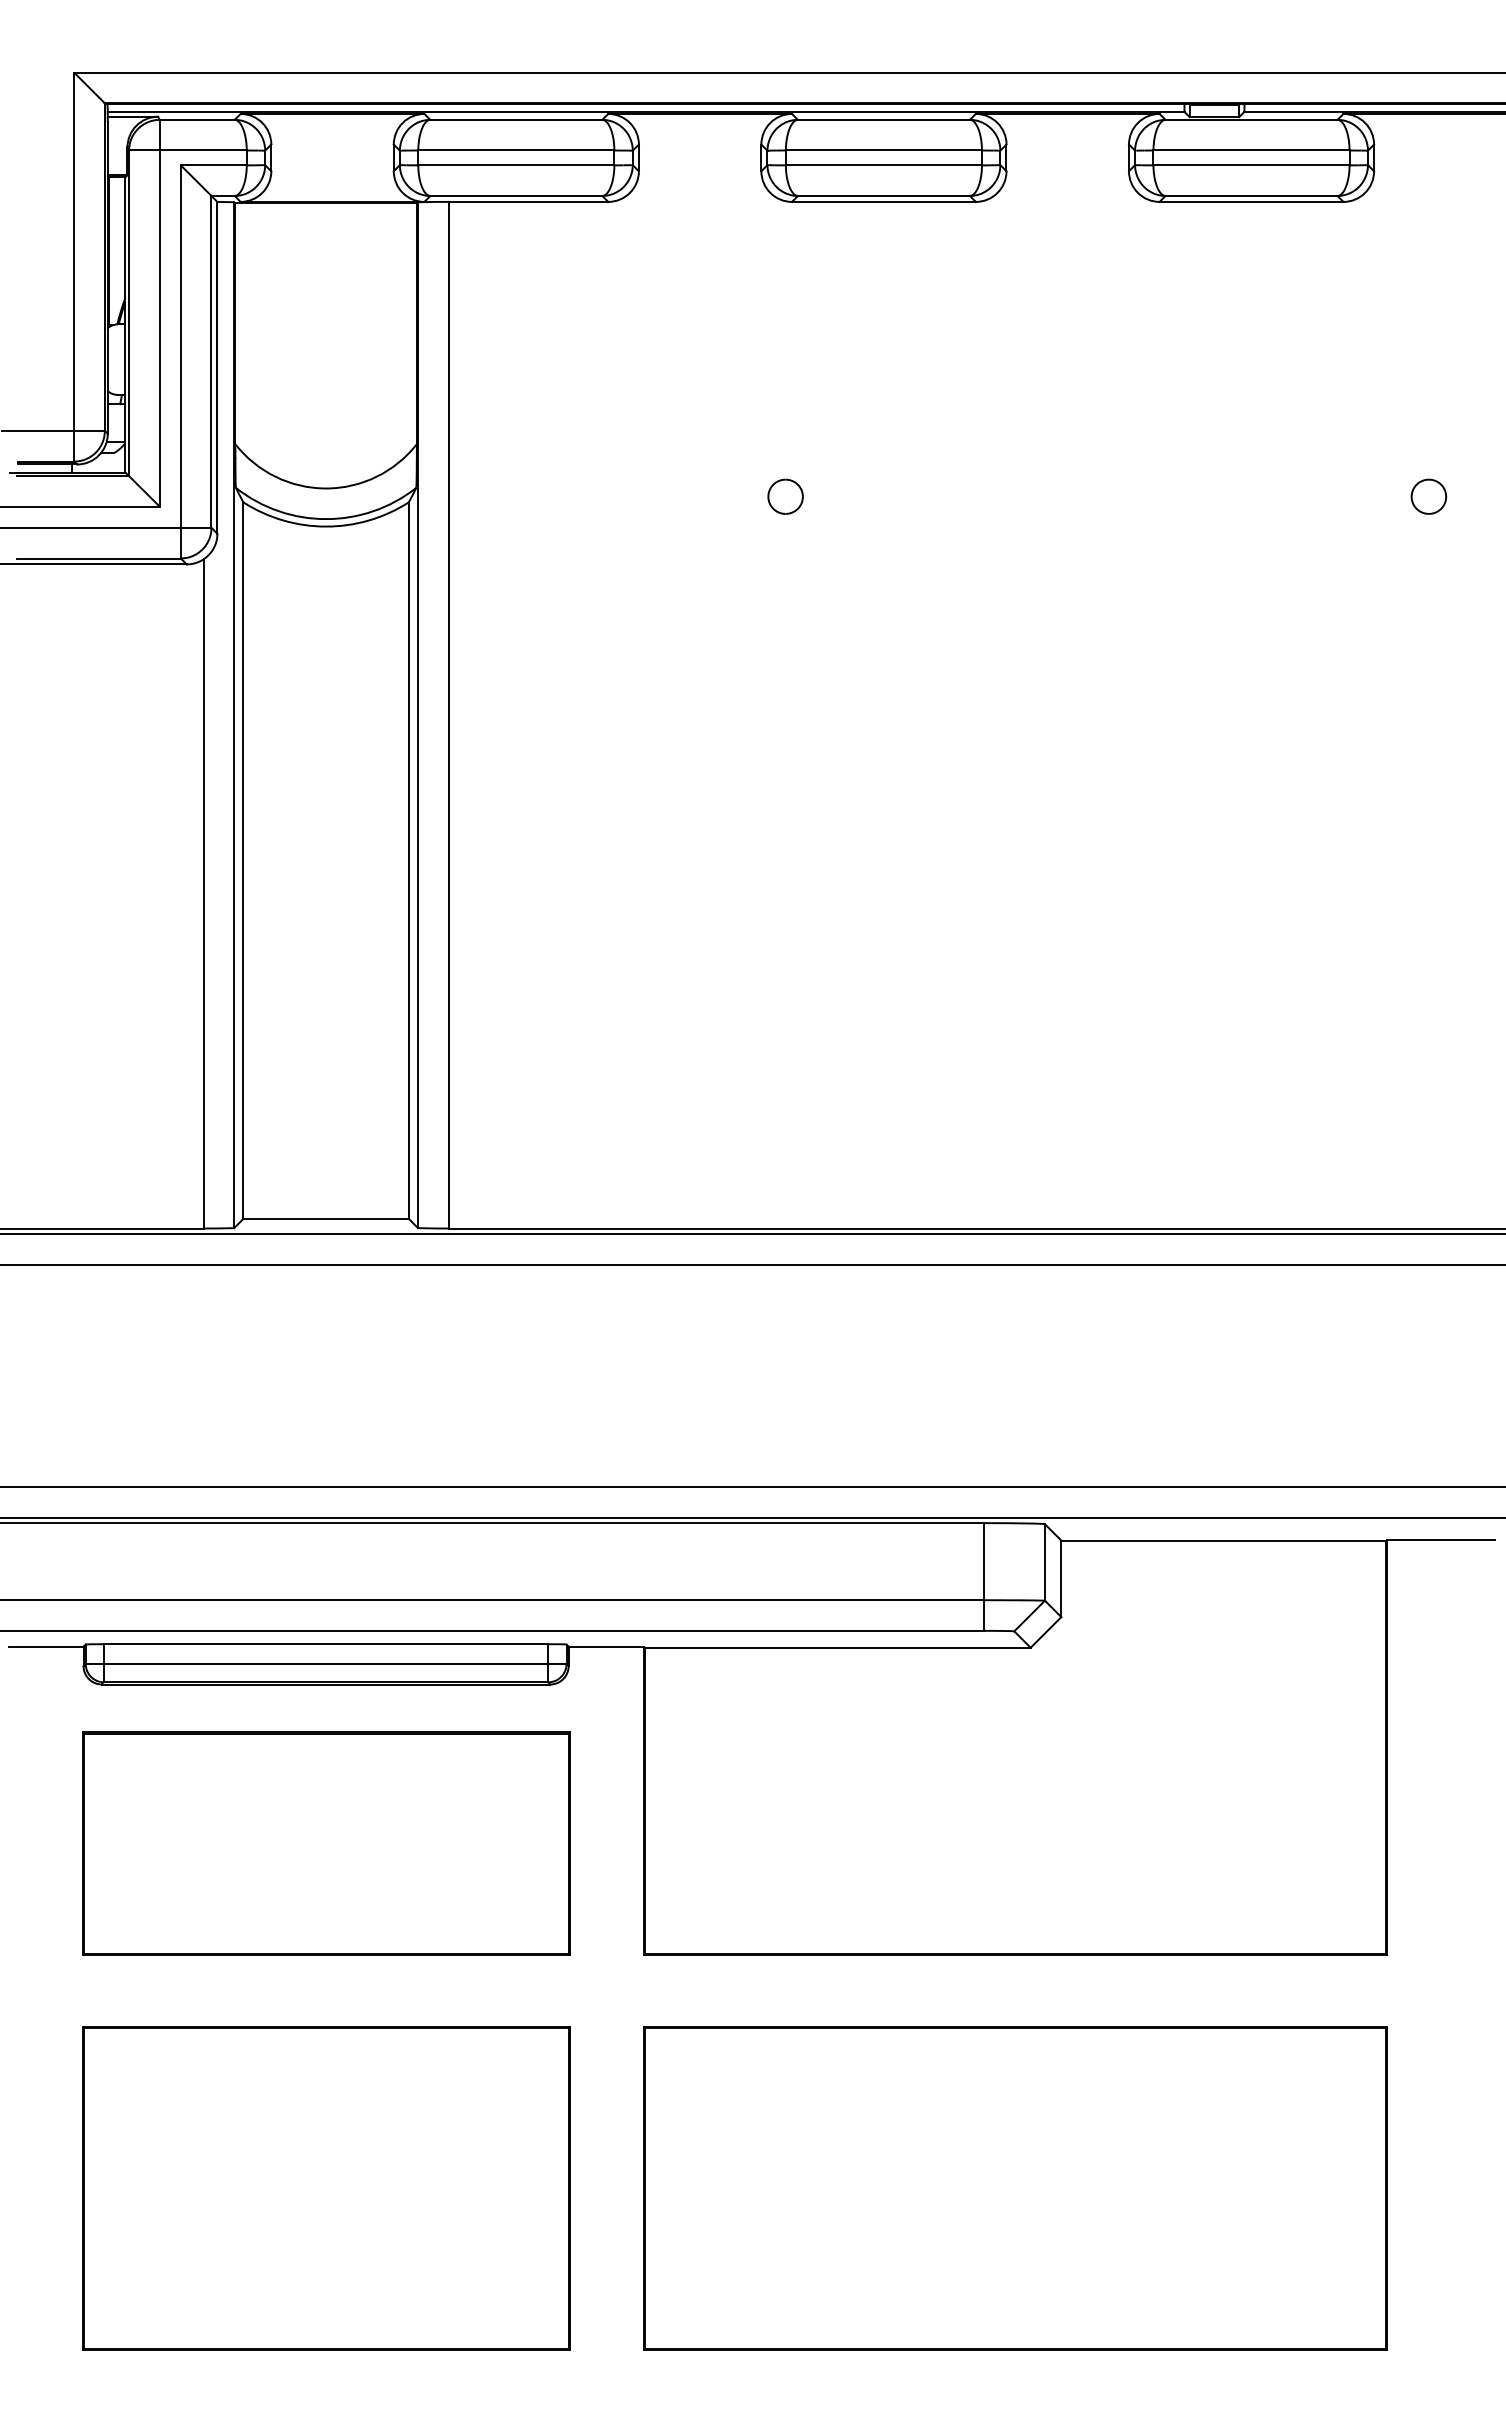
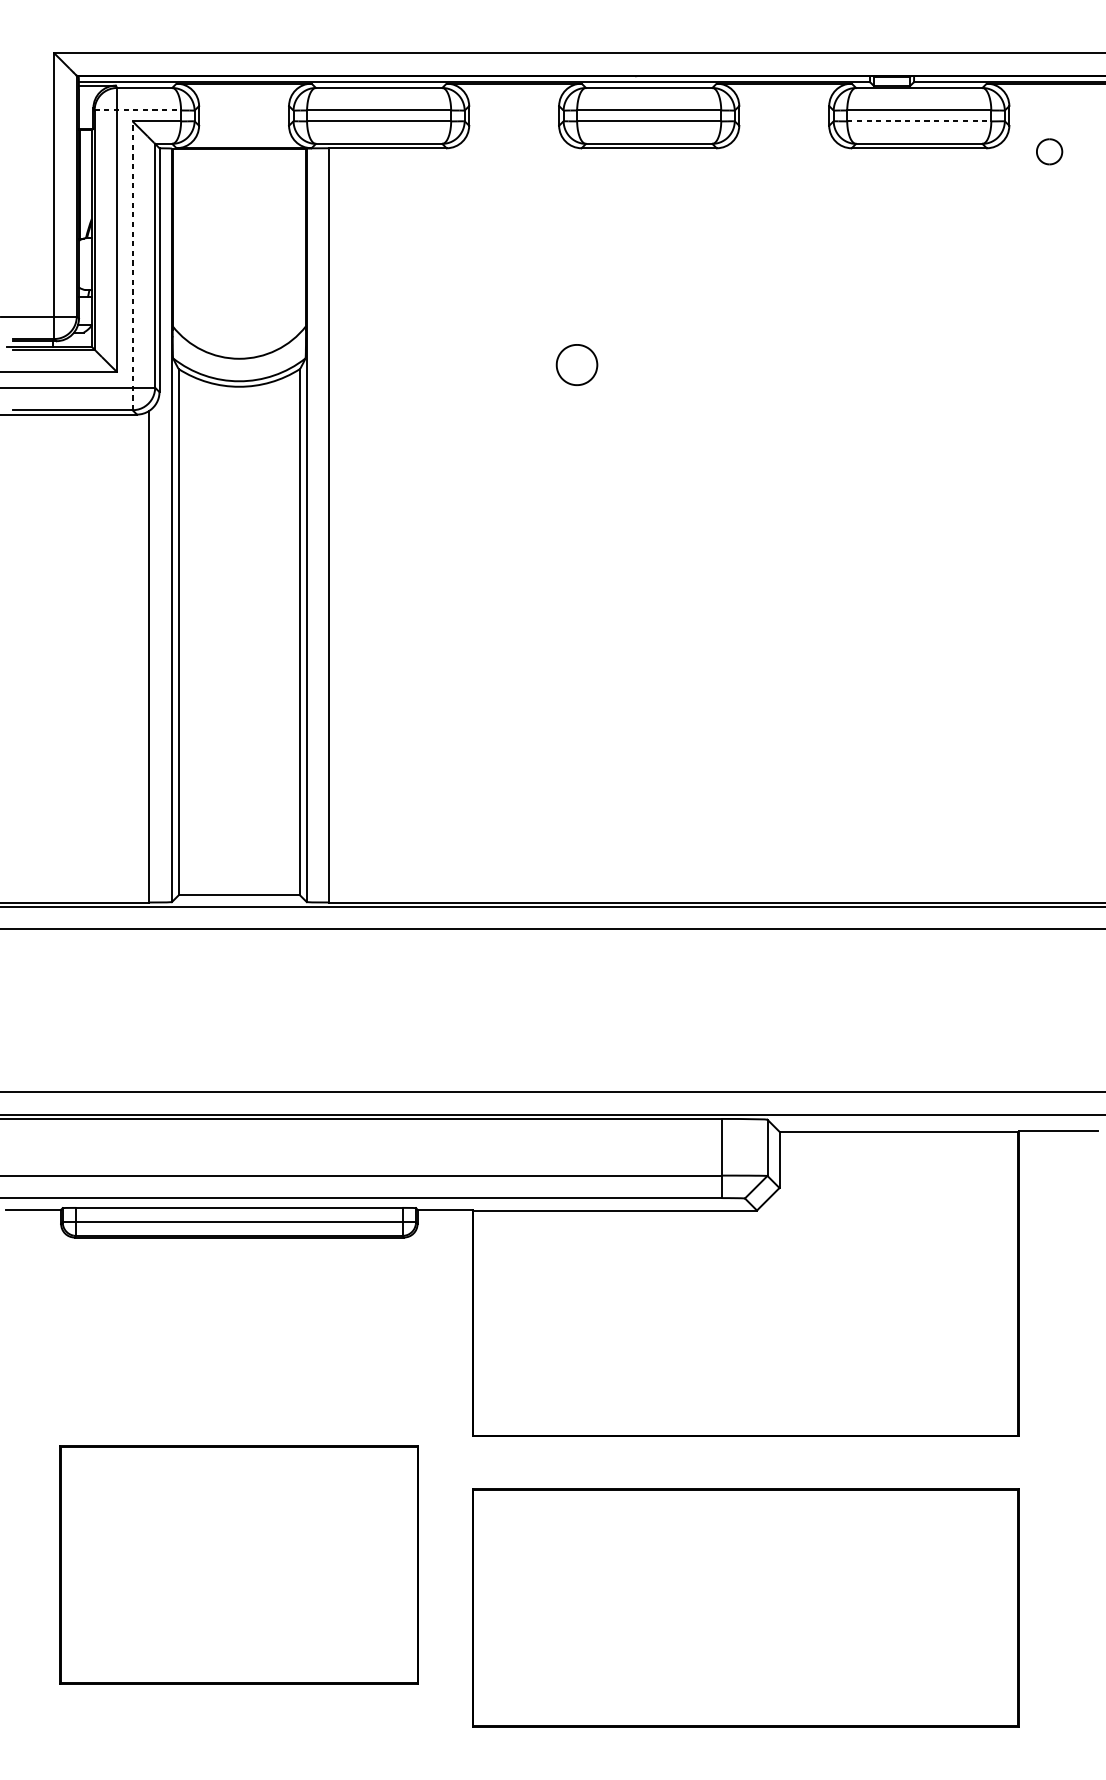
line: (187, 150) -> (137, 110), solid -> dashed
line: (1252, 165) -> (919, 121), solid -> dashed
line: (180, 361) -> (132, 265), solid -> dashed
part: (785, 496) -> (576, 364), size x1.6
part: (1428, 496) -> (1049, 151), moved
part: (326, 1843) -> (239, 1354), removed
part: (326, 2188) -> (239, 1565), moved

